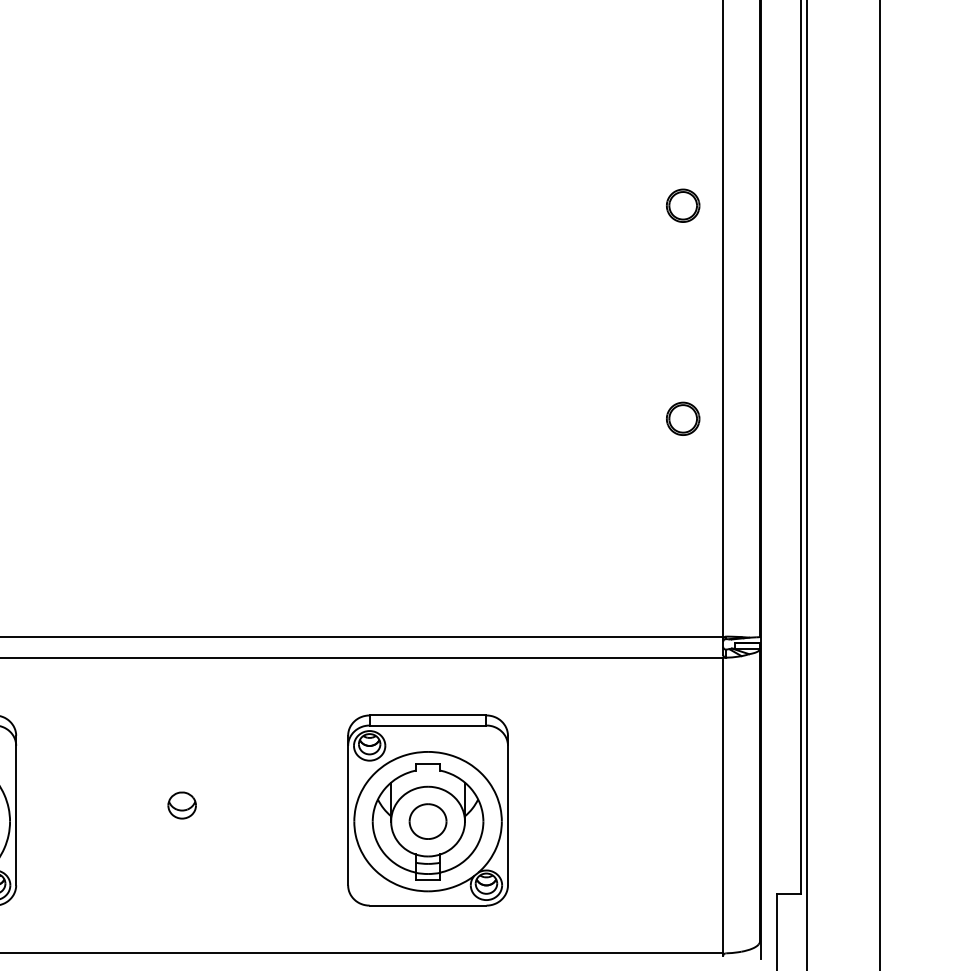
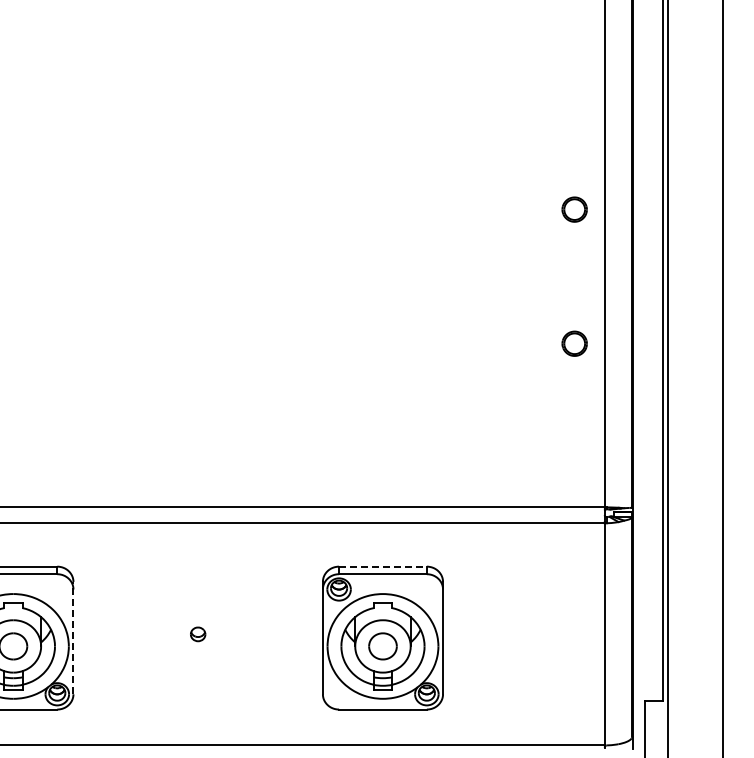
part: (682, 205) -> (574, 209), moved
line: (427, 715) -> (382, 566), solid -> dashed
part: (181, 805) -> (197, 634), size x0.7
line: (16, 809) -> (73, 637), solid -> dashed

